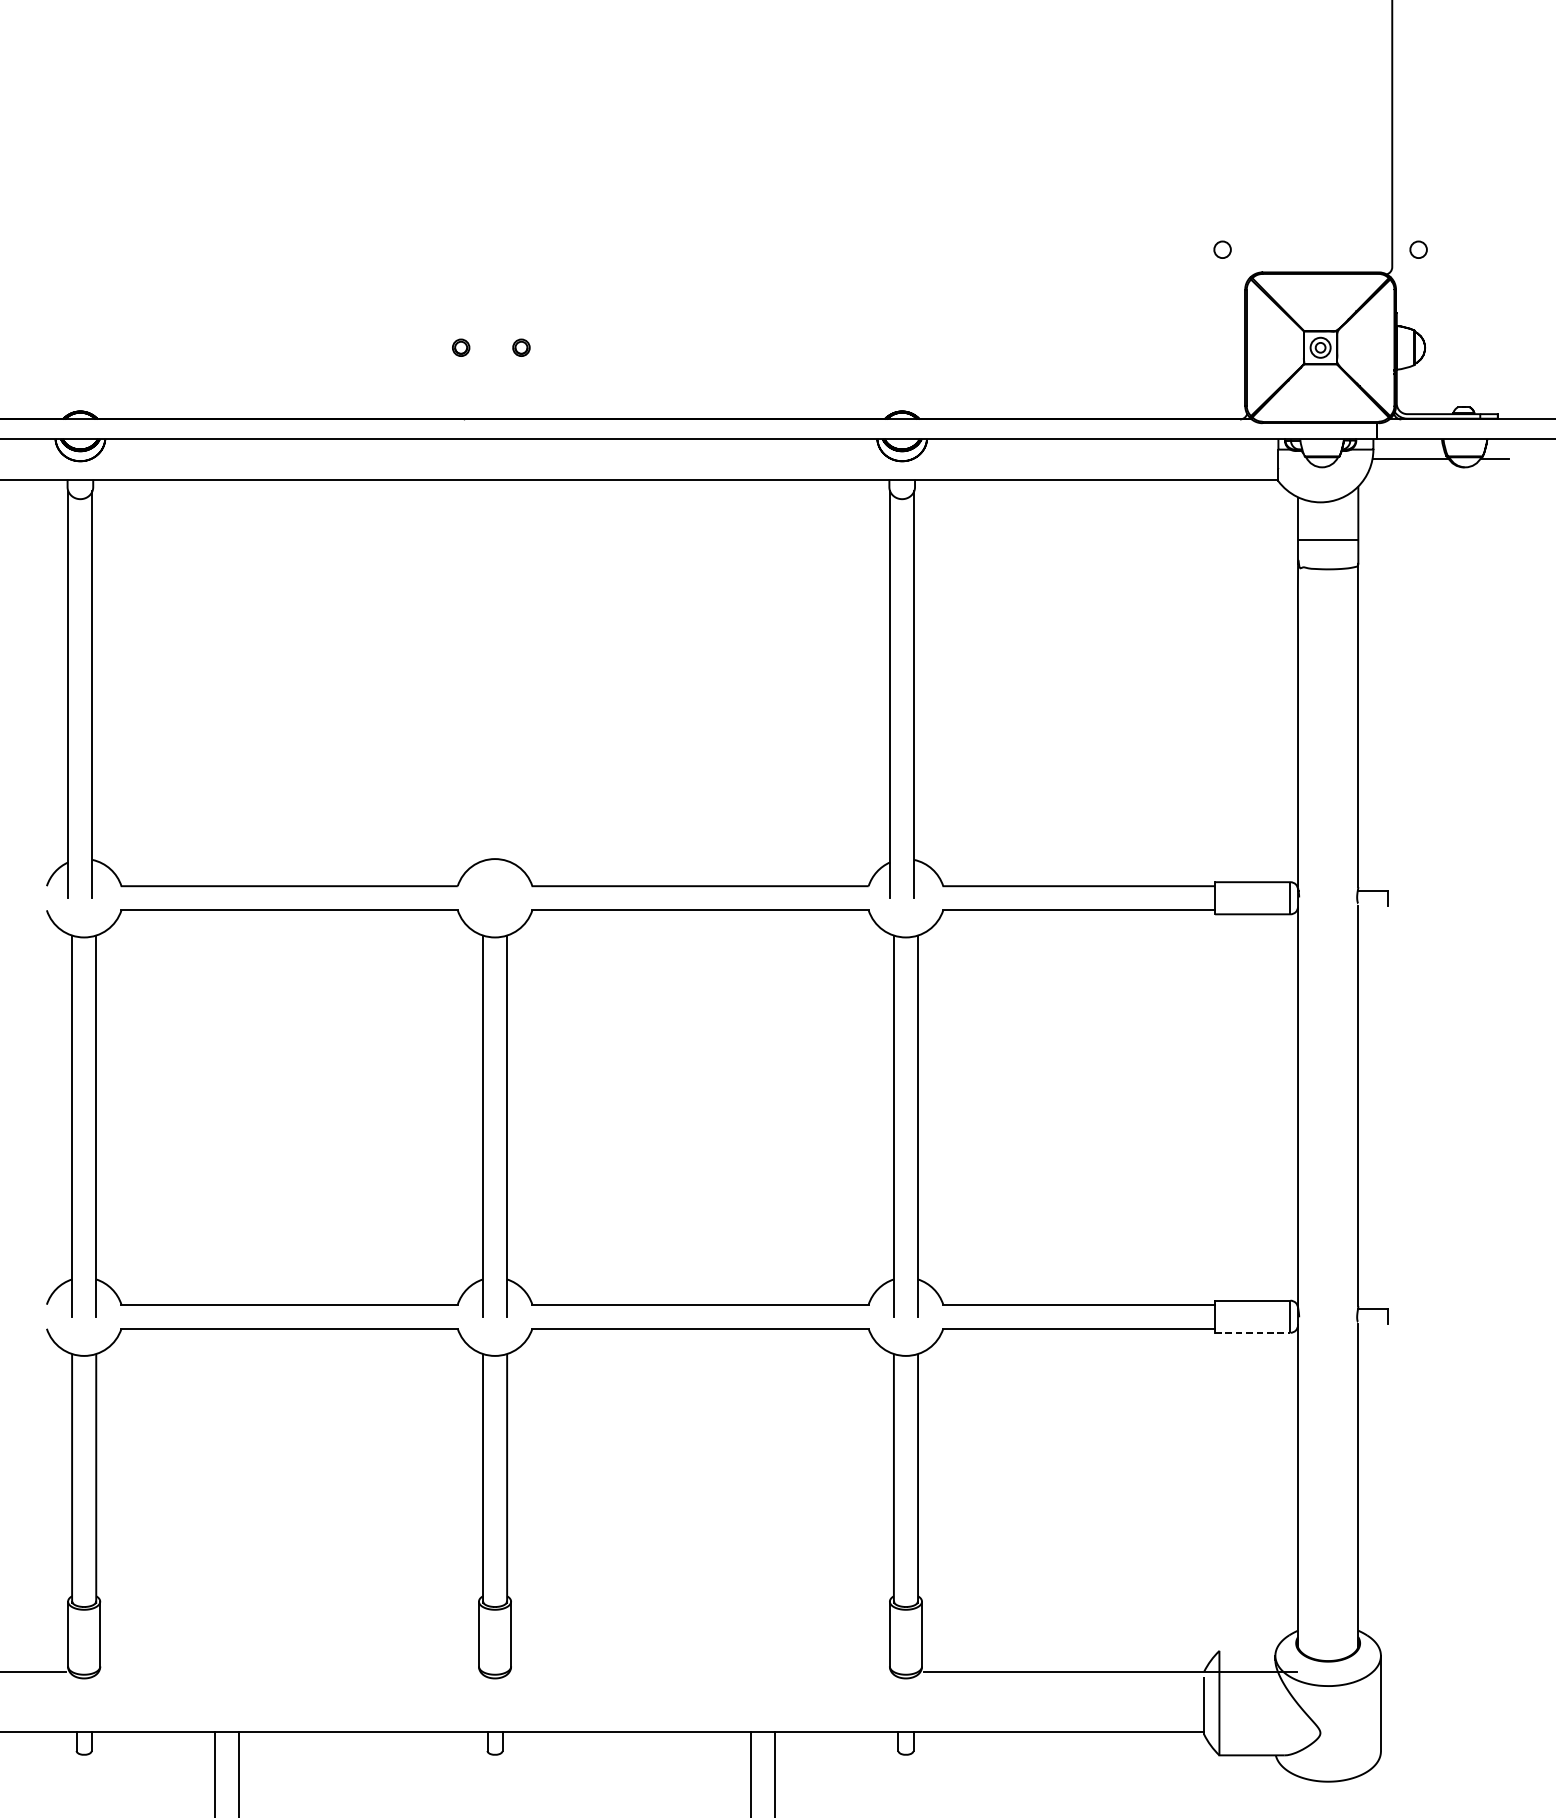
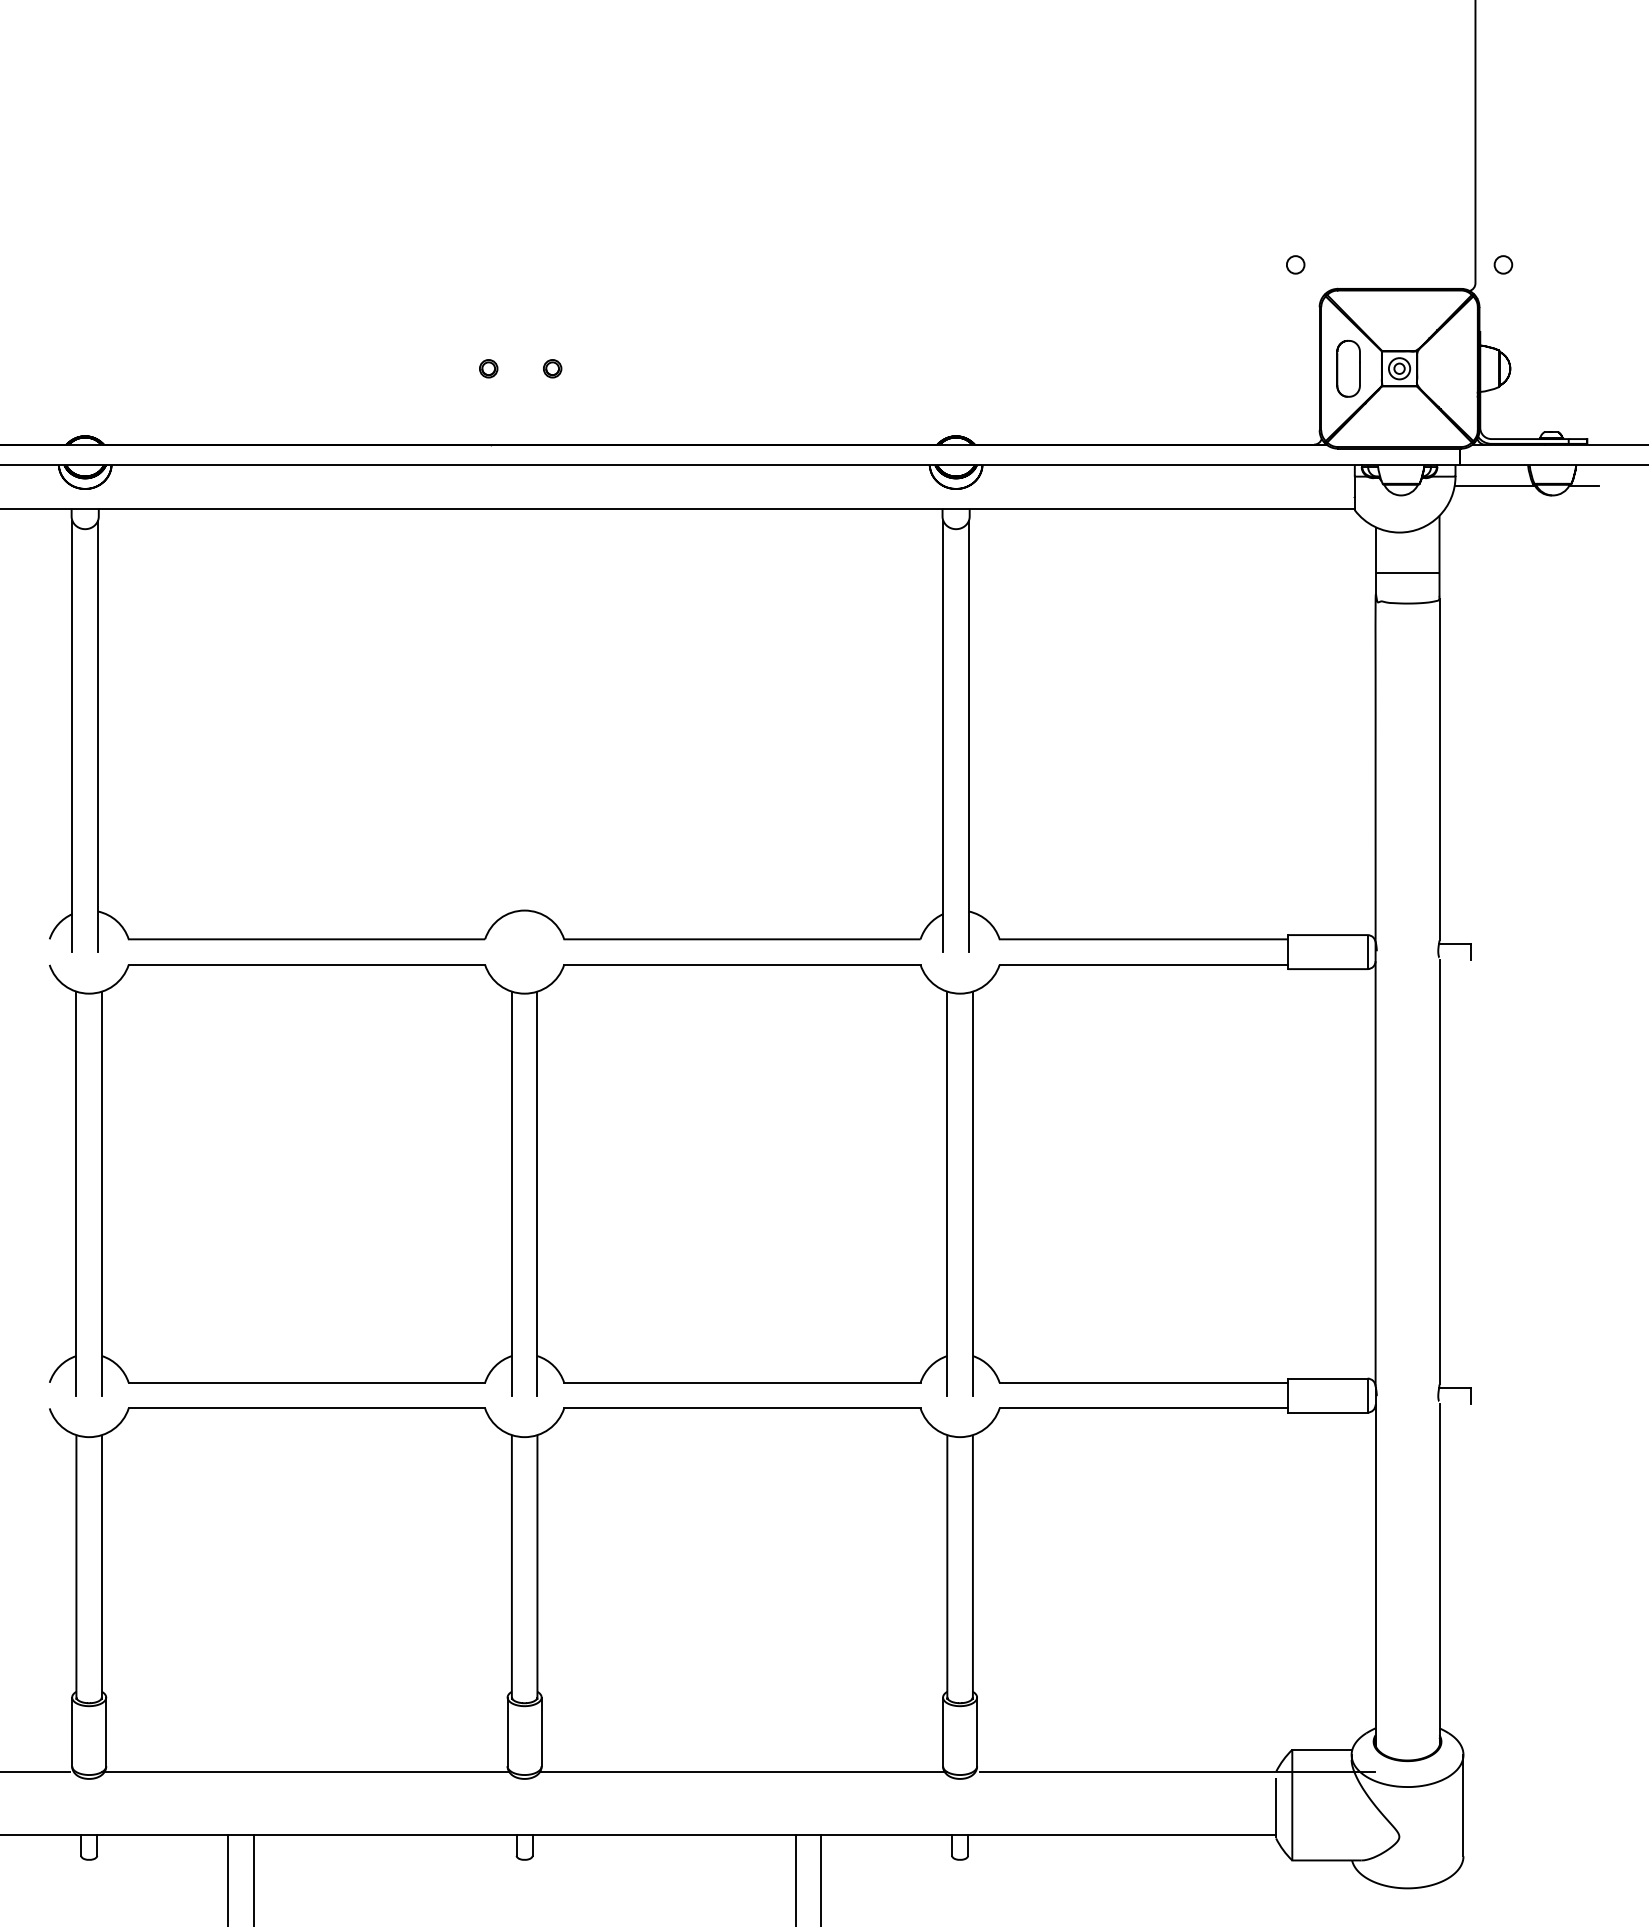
part: (1272, 347) -> (1348, 368), added
line: (1252, 1332) -> (1327, 1412), dashed -> solid
line: (1247, 1650) -> (1322, 1749), added
line: (288, 1671) -> (305, 1771), added
line: (701, 1671) -> (743, 1771), added

